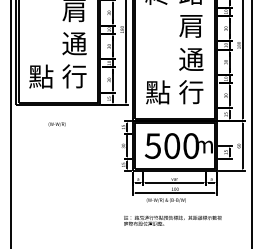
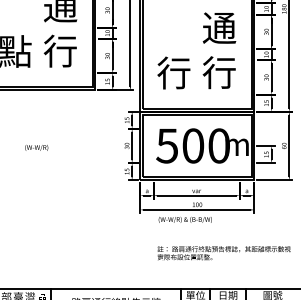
text: (158, 92) -> (174, 73), 點 -> 行
text: (56, 124) -> (35, 147), moved
text: (172, 220) -> (223, 252), moved

